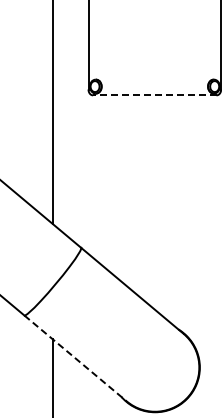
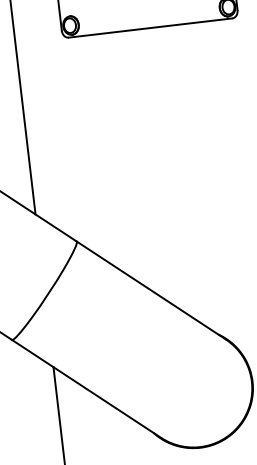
line: (154, 95) -> (150, 28), dashed -> solid
line: (75, 358) -> (86, 388), dashed -> solid

